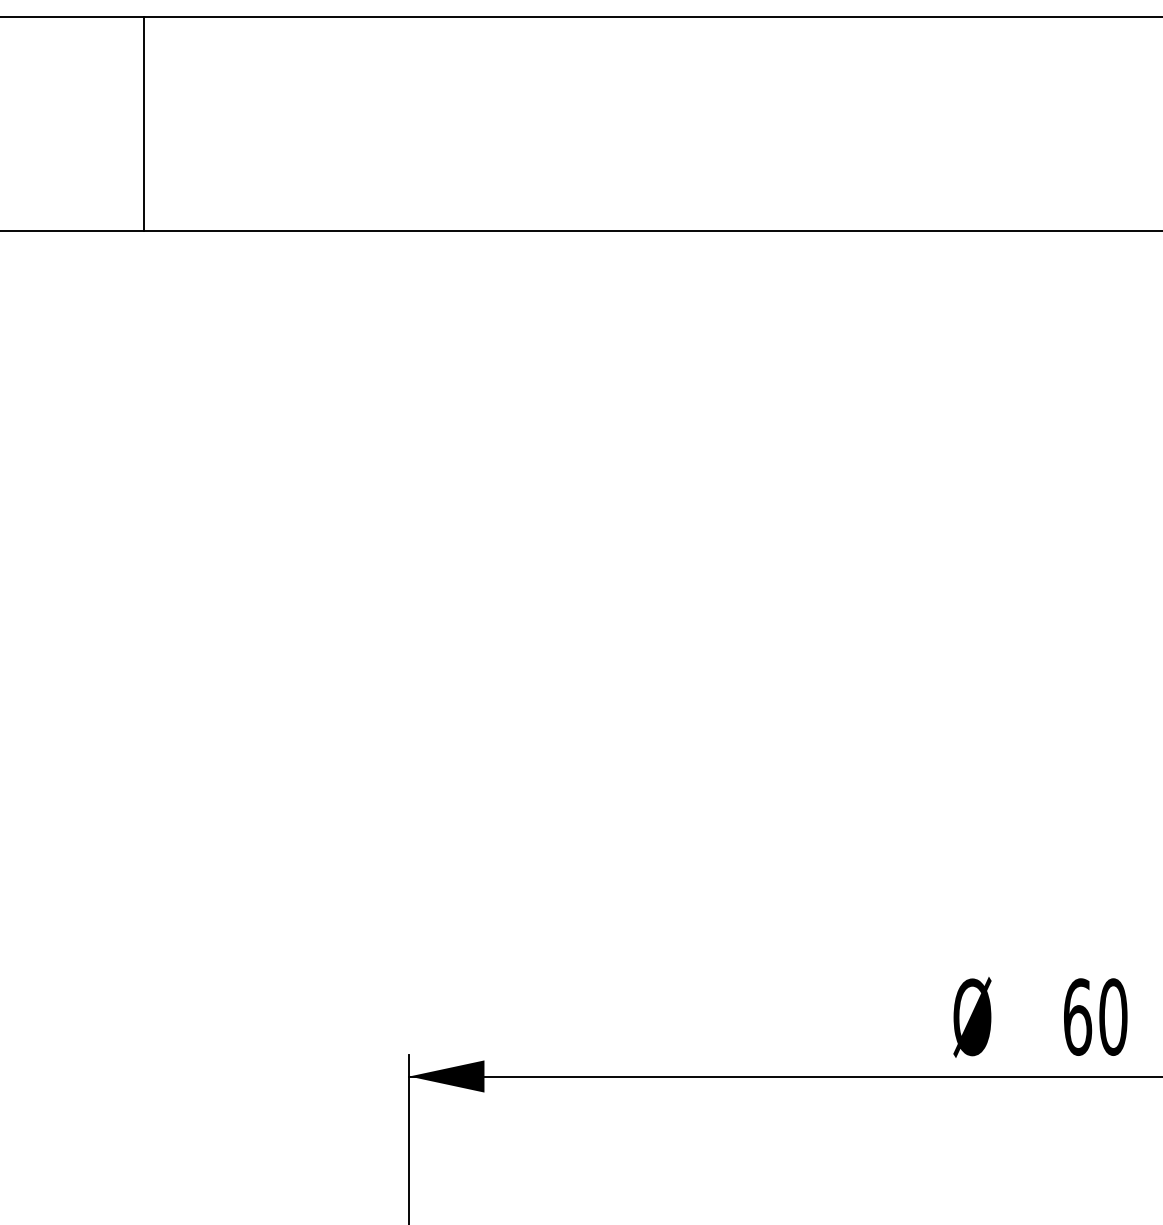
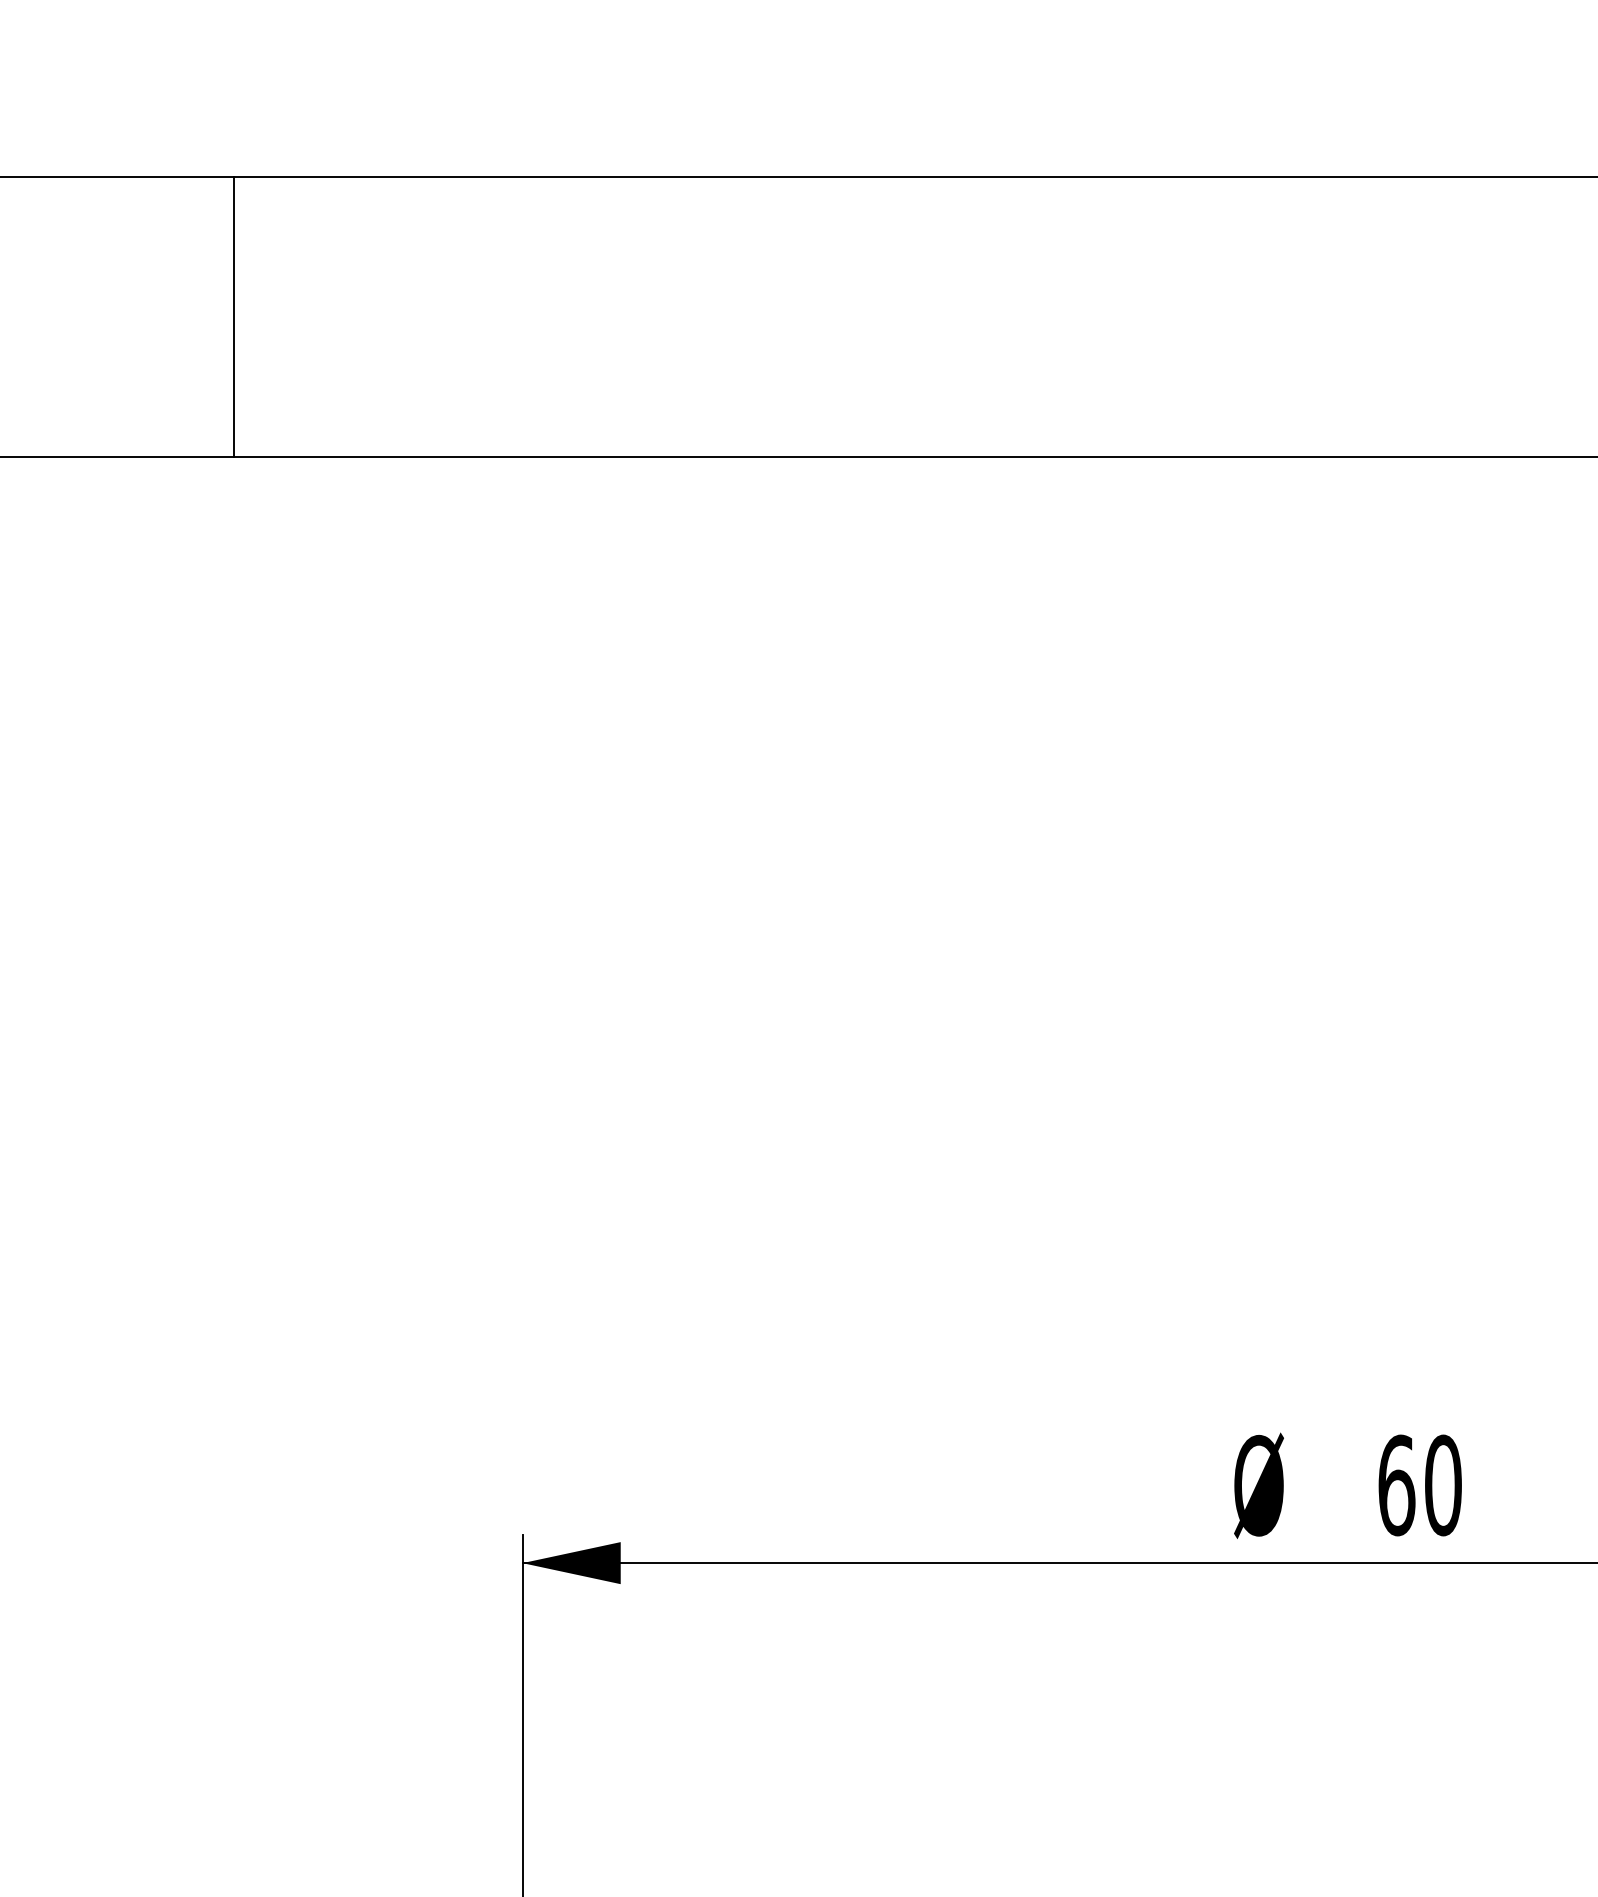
line: (144, 123) -> (234, 316), moved

